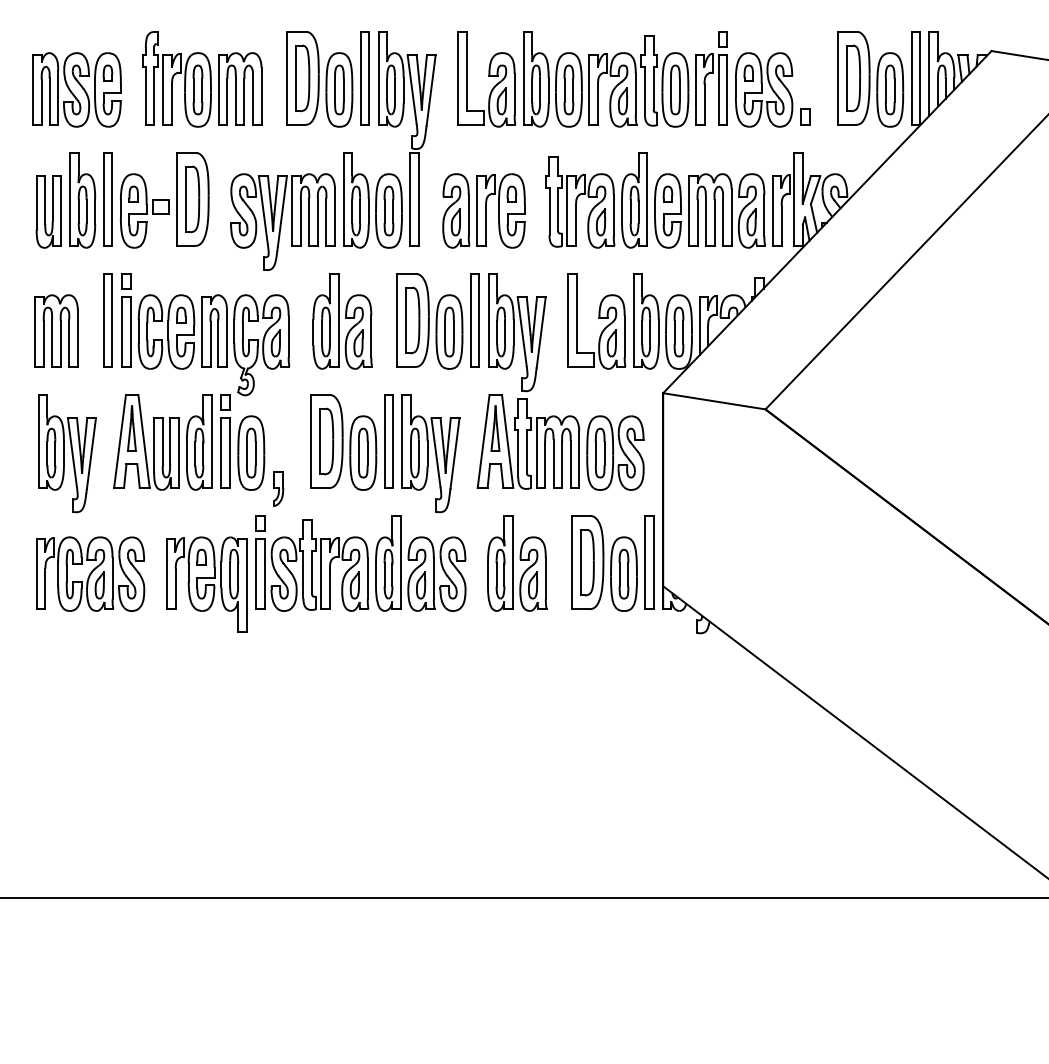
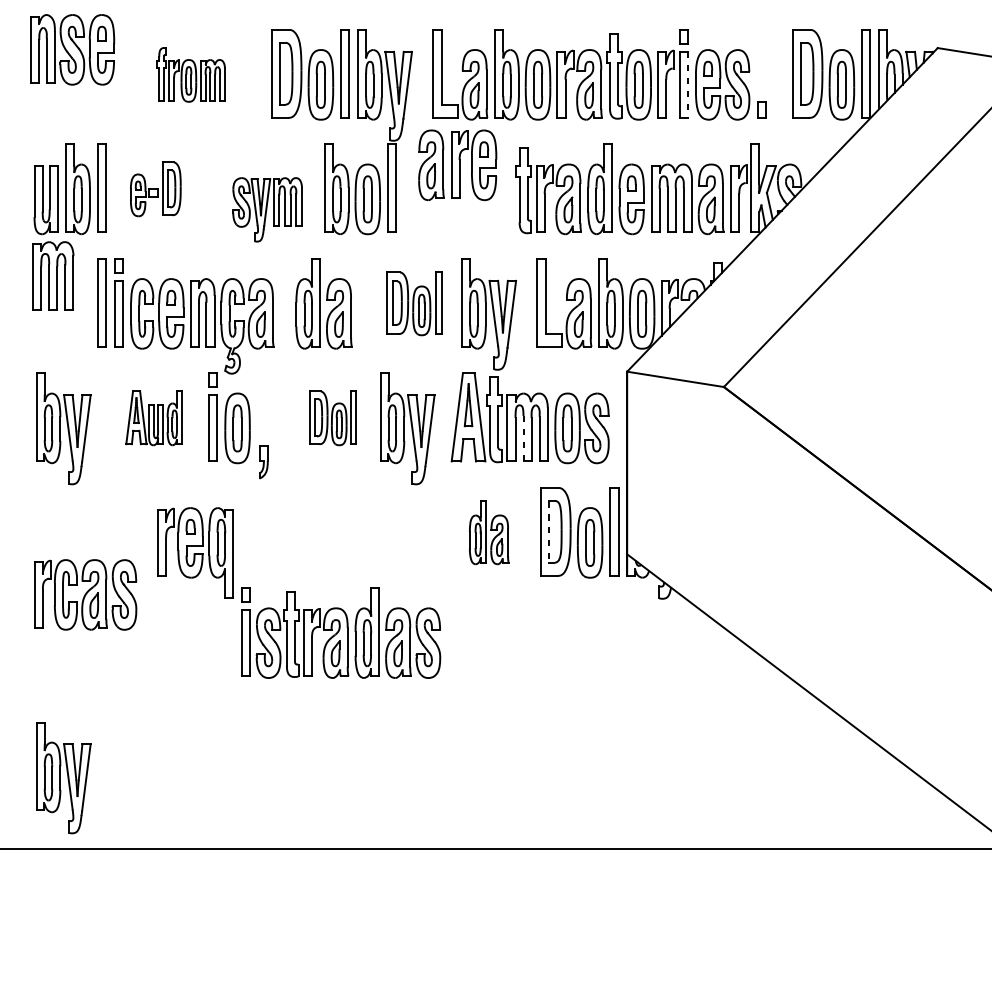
part: (202, 79) -> (191, 74), size x0.6
part: (76, 89) -> (72, 49), moved
line: (727, 89) -> (688, 84), solid -> dashed
part: (164, 200) -> (155, 189), size x0.6
part: (483, 210) -> (457, 164), moved
part: (282, 221) -> (267, 209), size x0.7
part: (437, 321) -> (413, 303), size x0.7
part: (56, 330) -> (53, 275), moved
part: (162, 442) -> (153, 418), size x0.6
part: (351, 442) -> (332, 418), size x0.6
line: (553, 463) -> (523, 438), solid -> dashed
line: (581, 562) -> (549, 531), solid -> dashed
part: (360, 563) -> (340, 633), moved
part: (517, 563) -> (489, 532), size x0.7
part: (90, 573) -> (85, 594), moved
part: (67, 822) -> (63, 777), added

